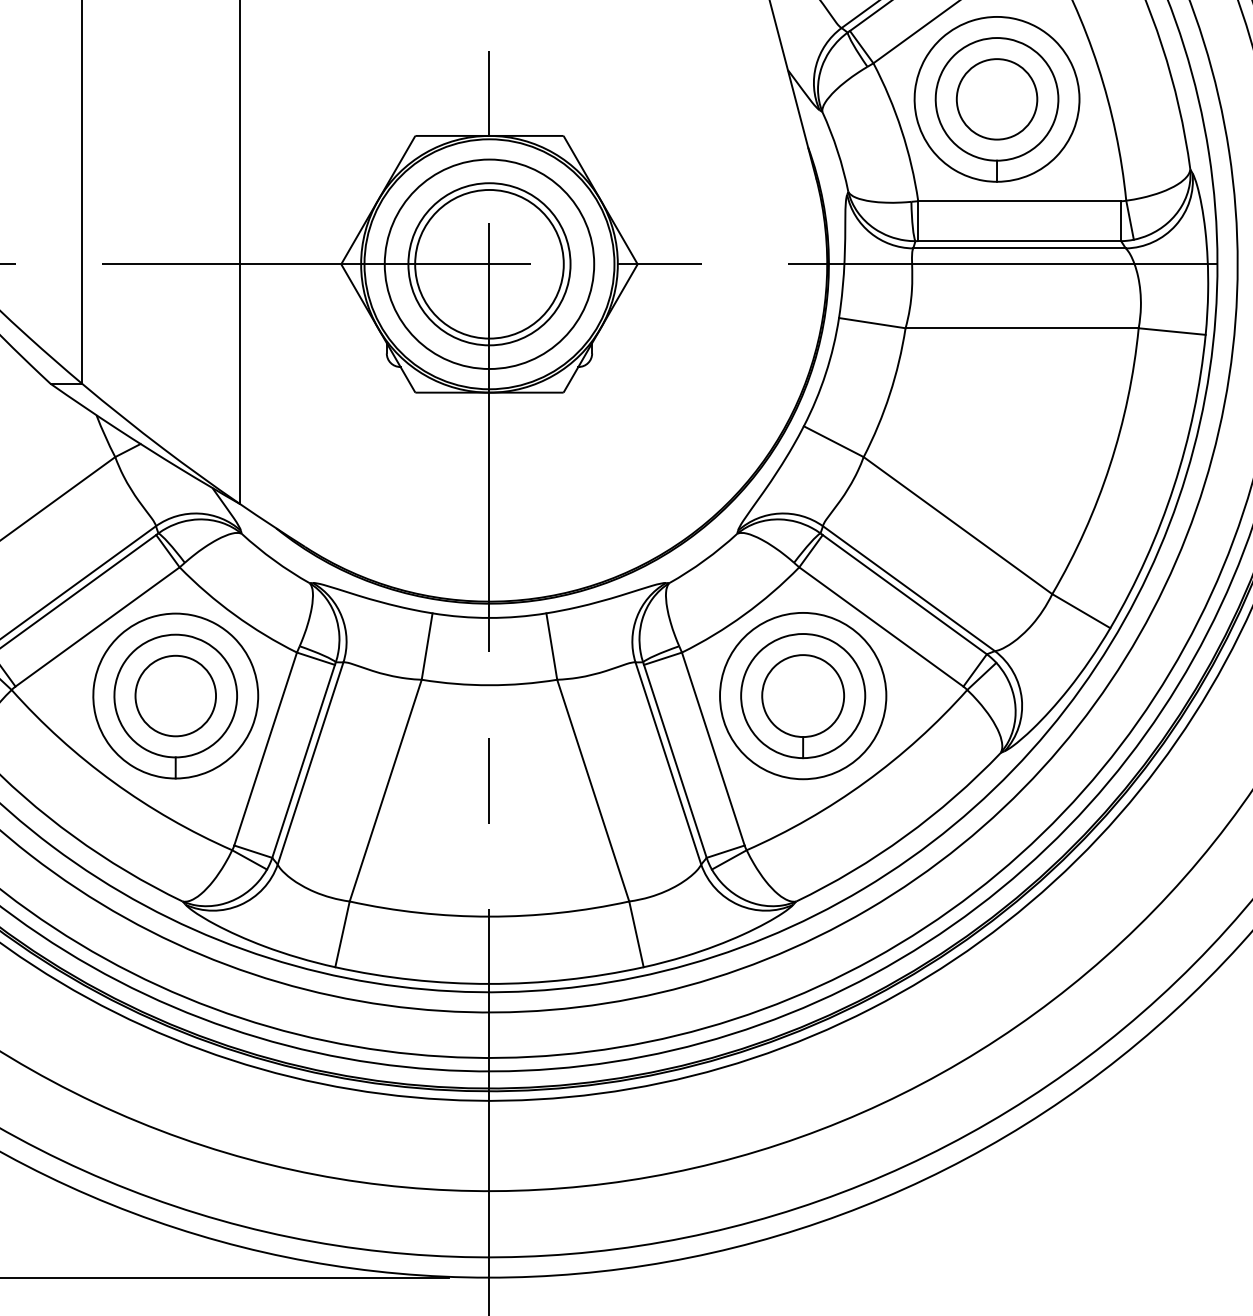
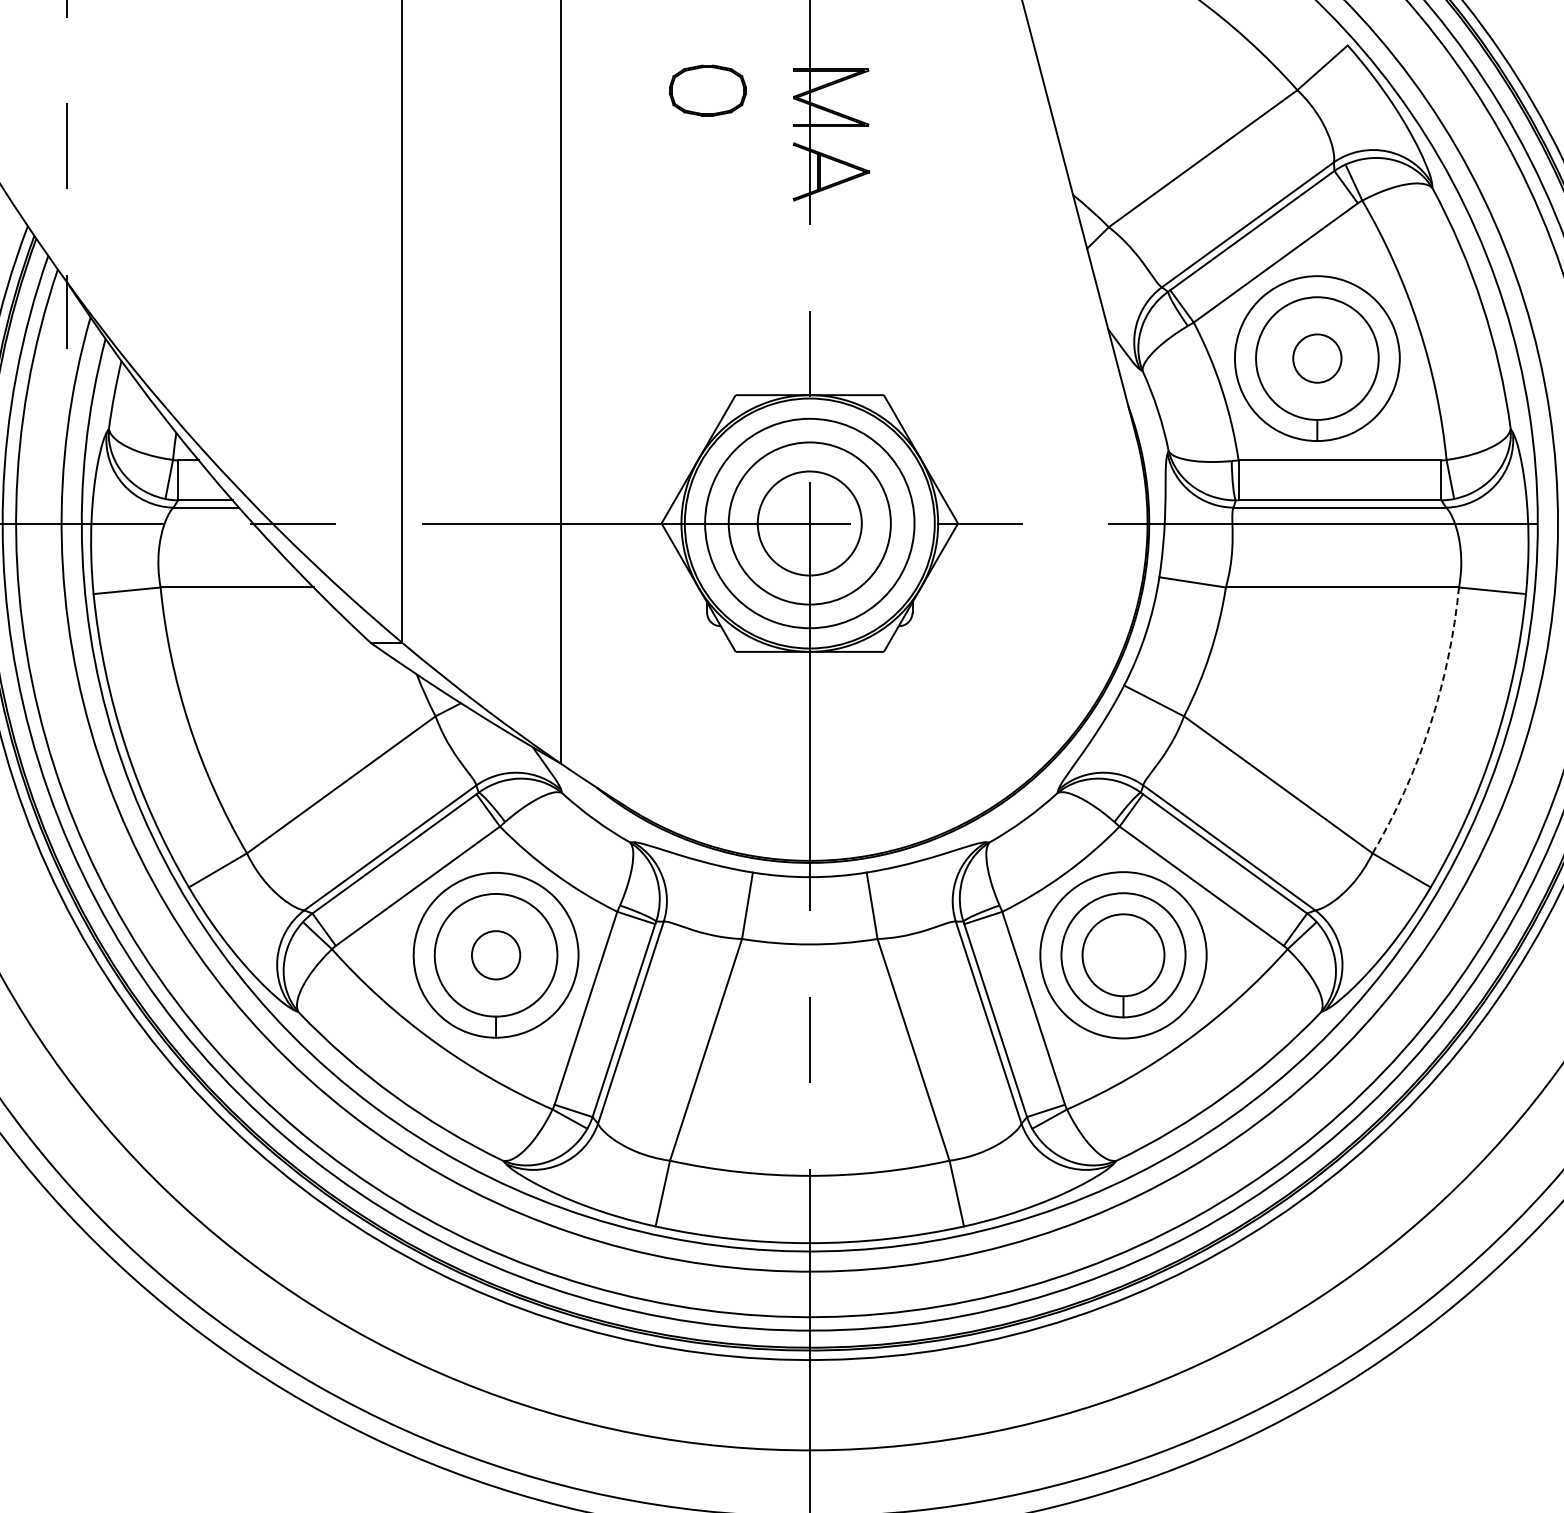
circle: (997, 99) -> (1317, 358), size x0.6
circle: (489, 264) -> (809, 523), size x0.7
arc: (1110, 466) -> (1430, 725), solid -> dashed
circle: (175, 696) -> (495, 955), size x0.6

